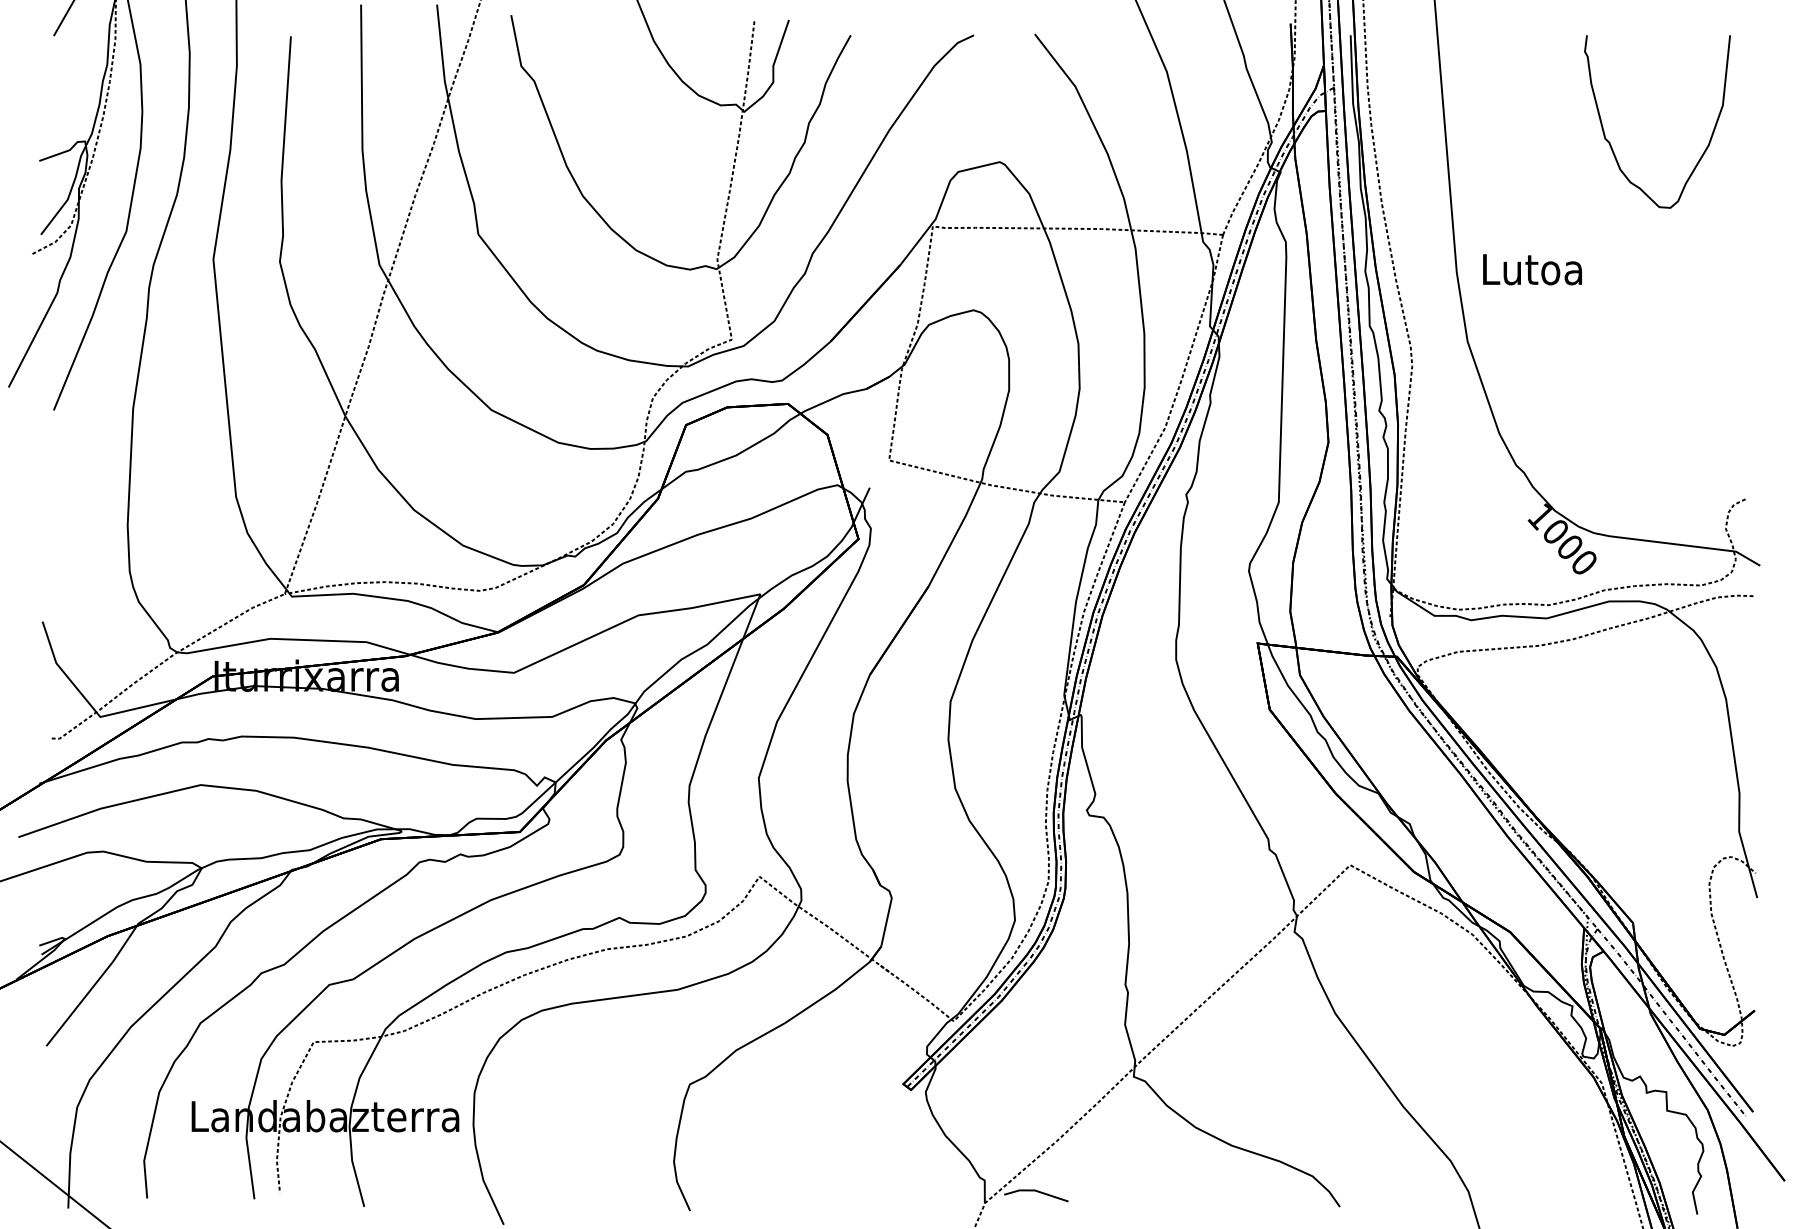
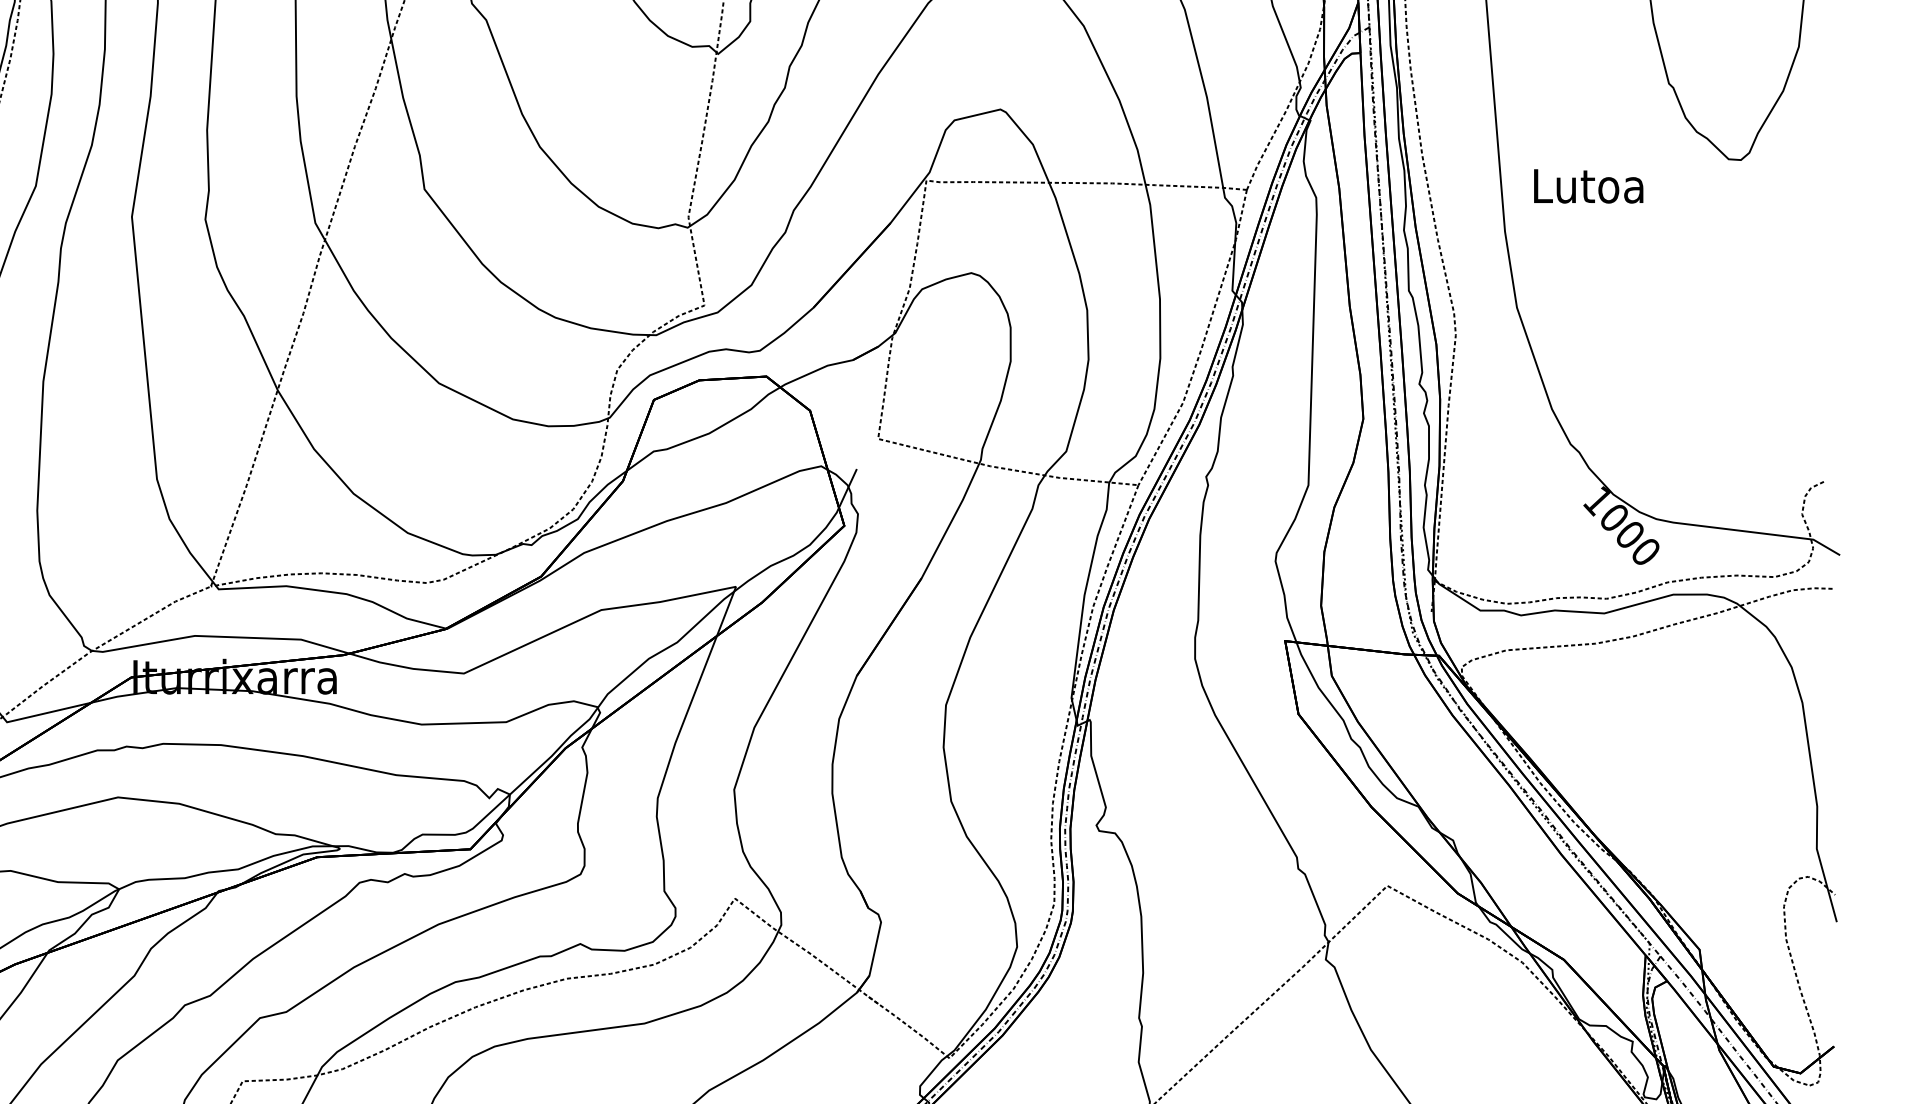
text: (1532, 269) -> (1588, 186), moved

